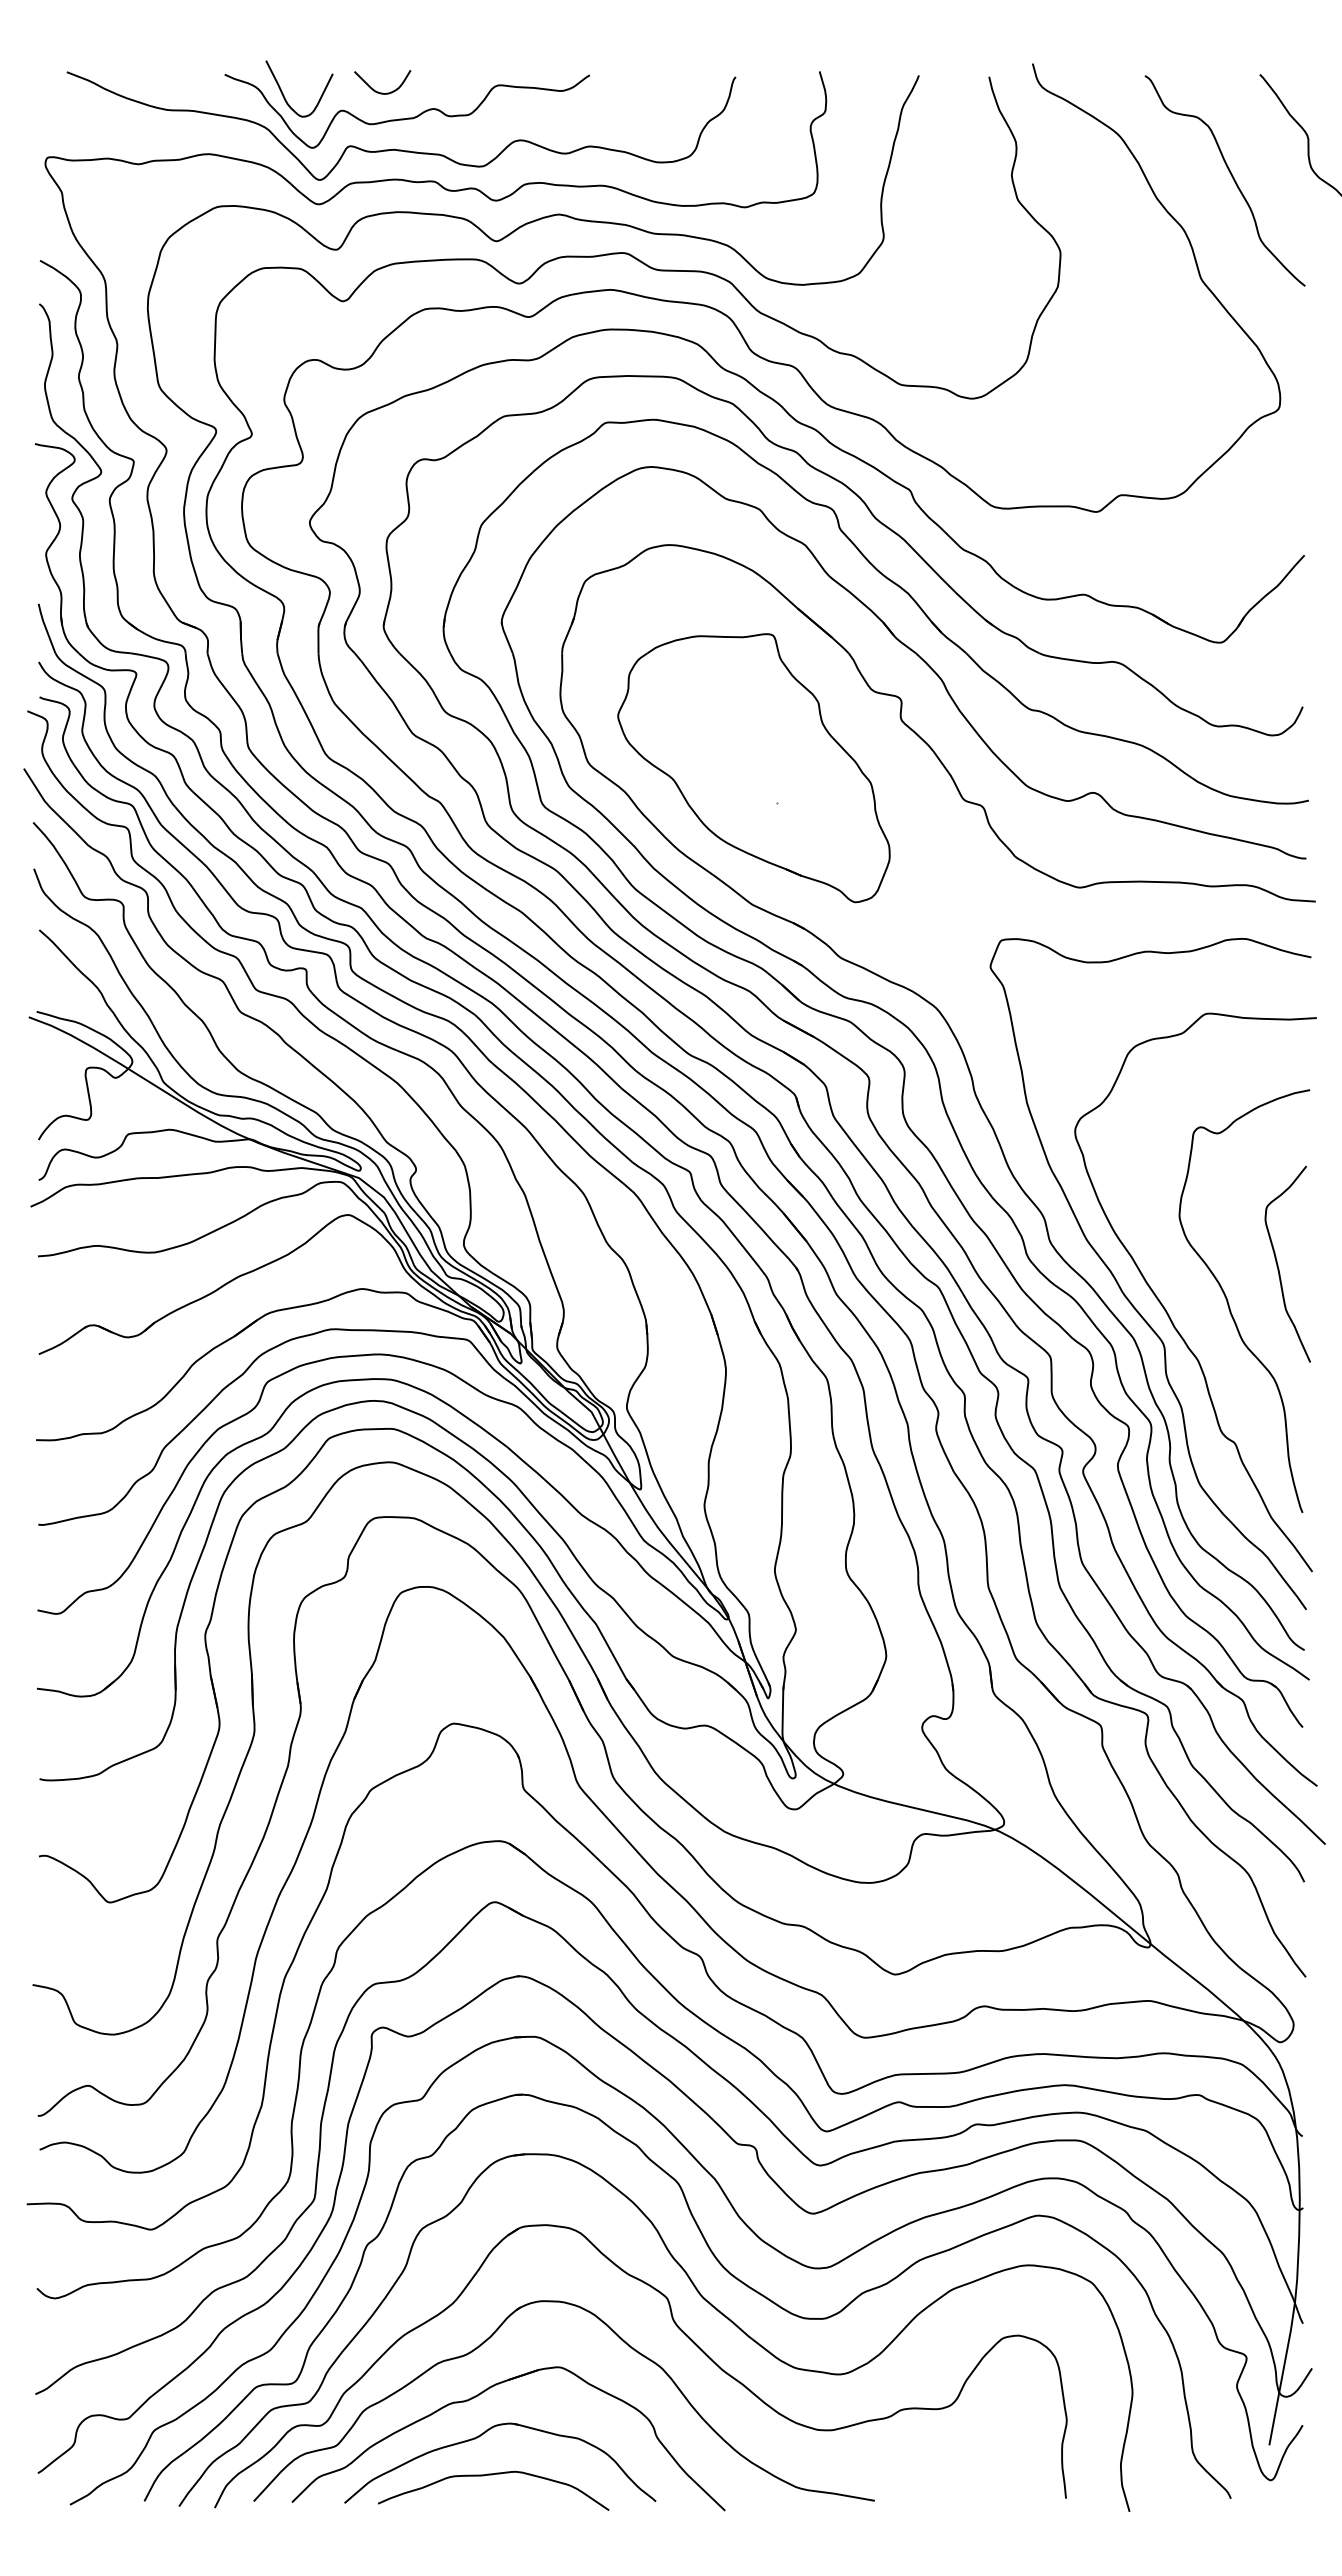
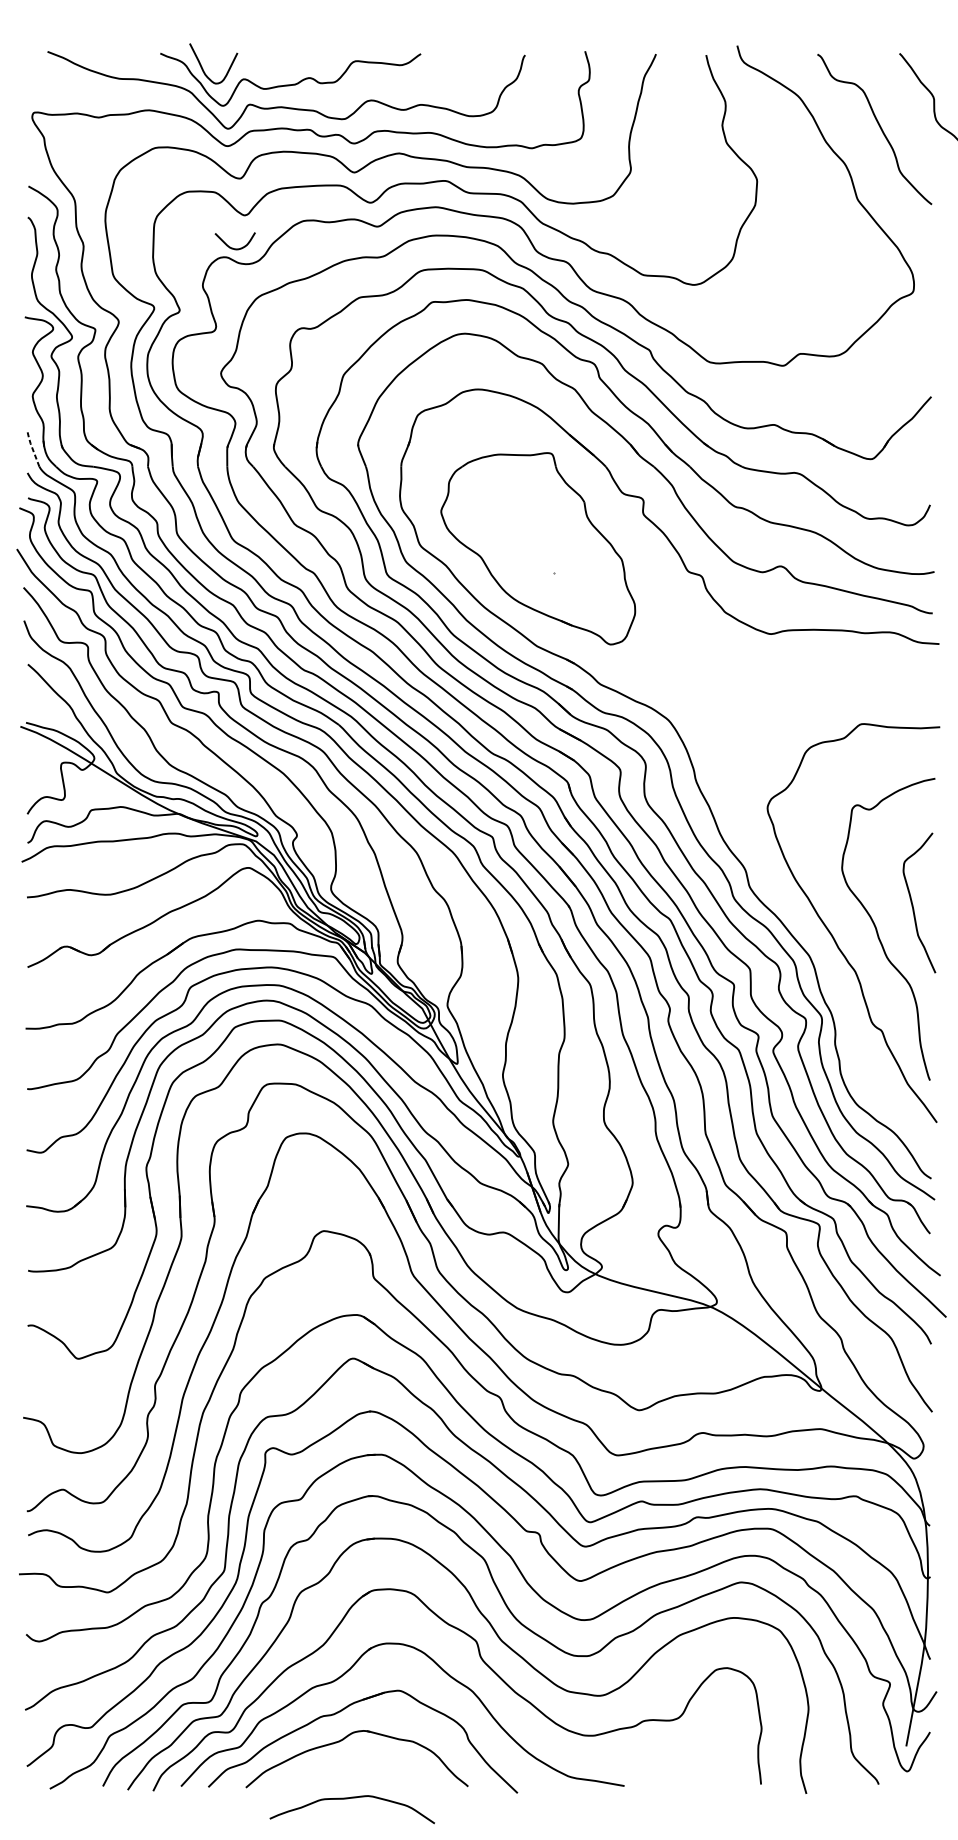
curve: (378, 91) -> (232, 247), moved
line: (45, 627) -> (32, 448), solid -> dashed
curve: (1122, 1289) -> (801, 921), removed
curve: (492, 2475) -> (351, 1798), moved

